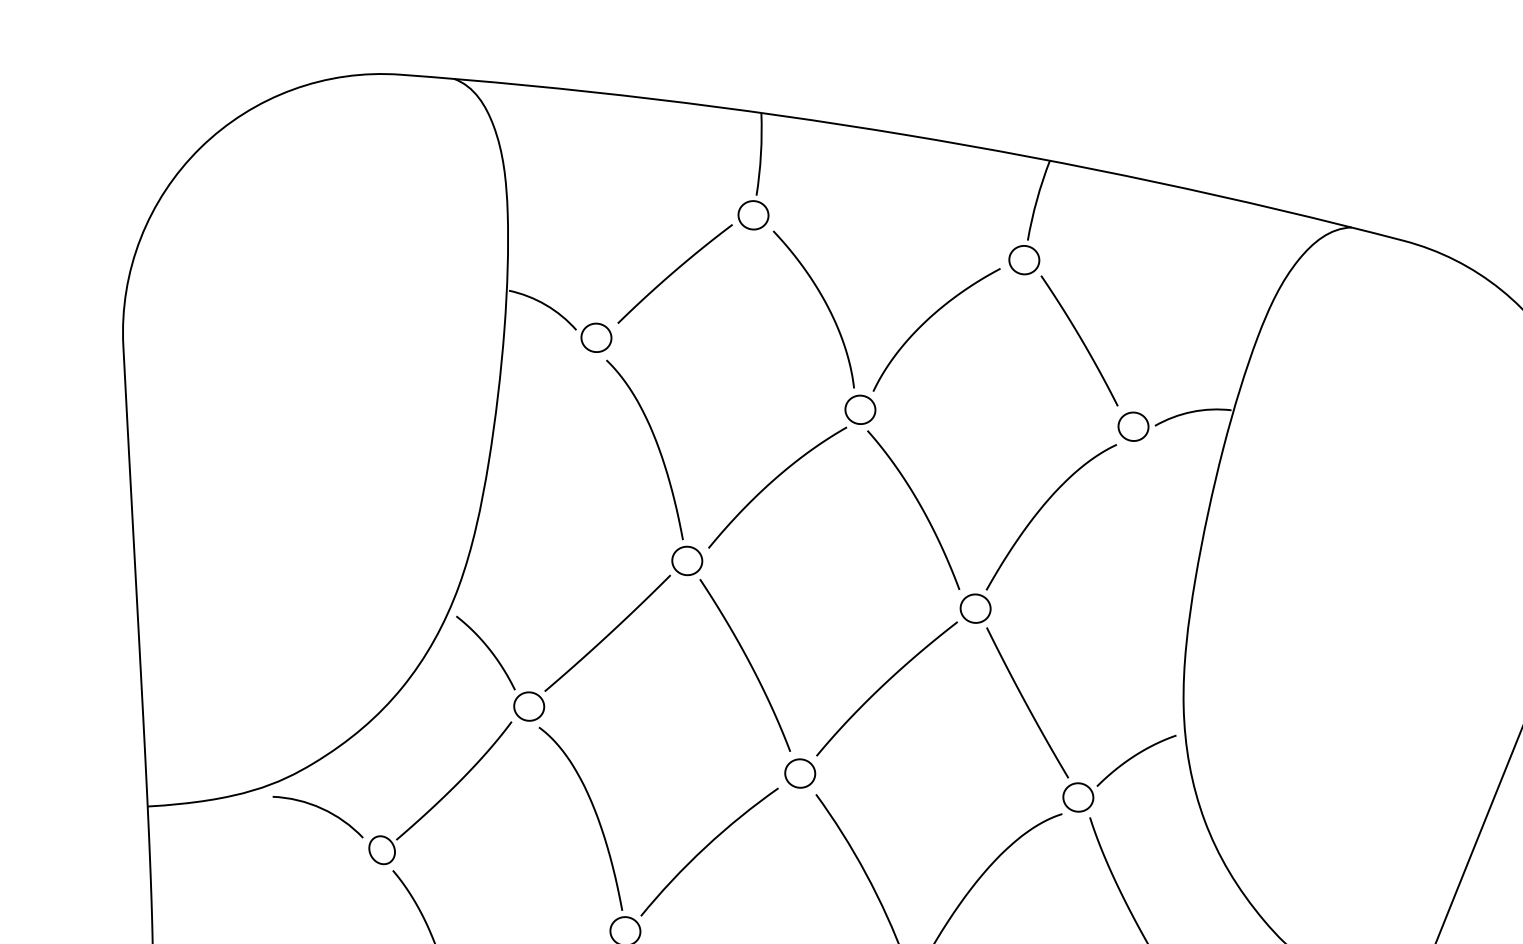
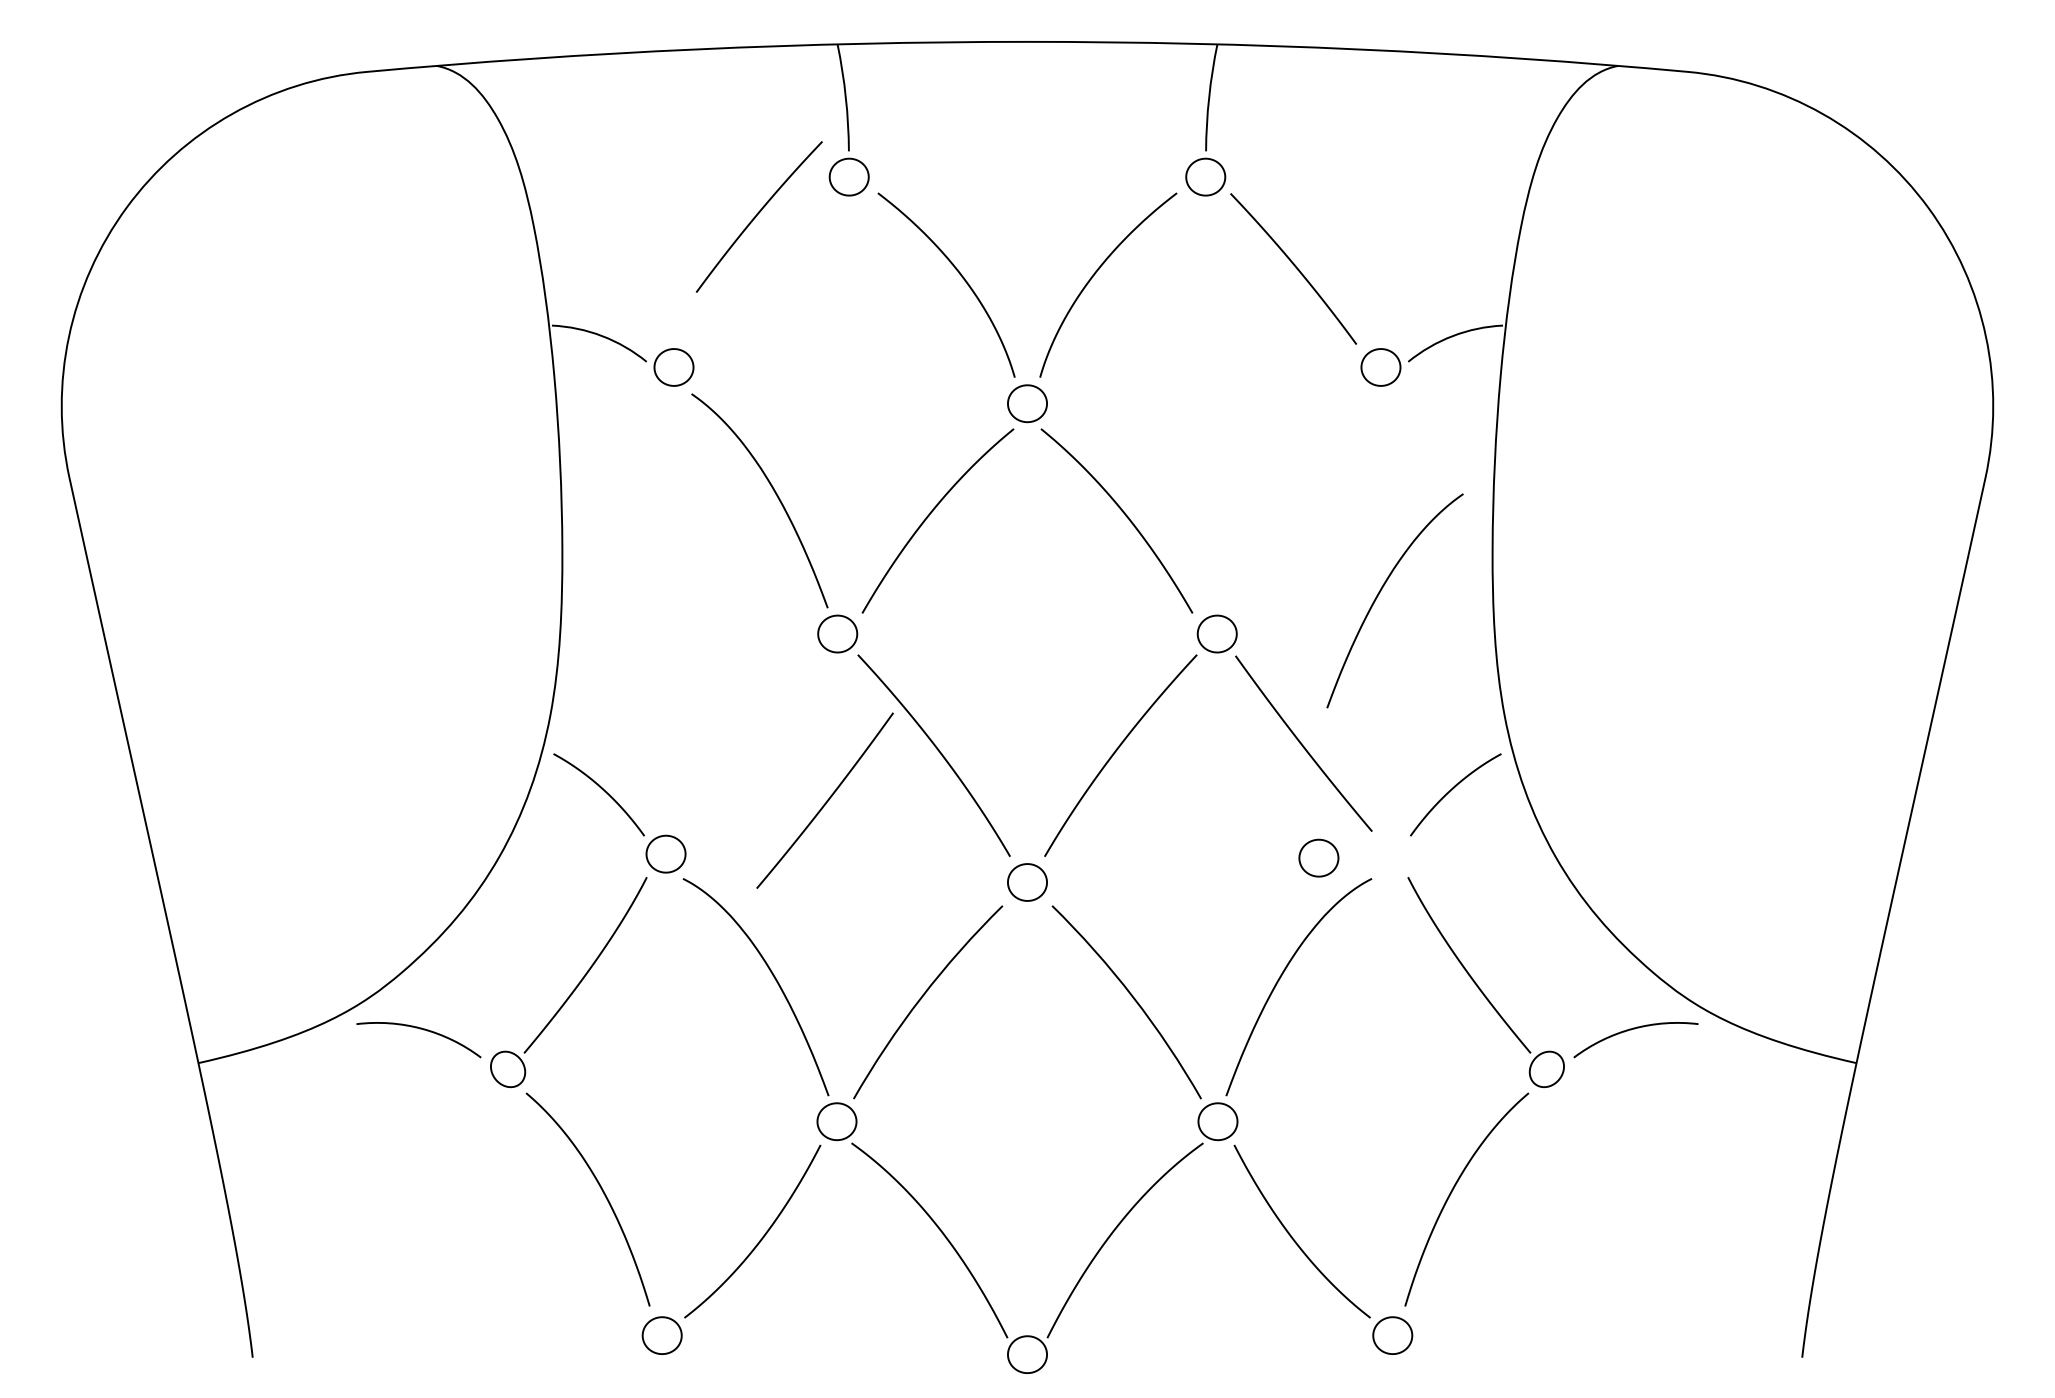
curve: (673, 272) -> (757, 215), moved
curve: (1042, 508) -> (1381, 591), moved
curve: (608, 633) -> (826, 800), moved
part: (1078, 796) -> (1318, 857), moved

